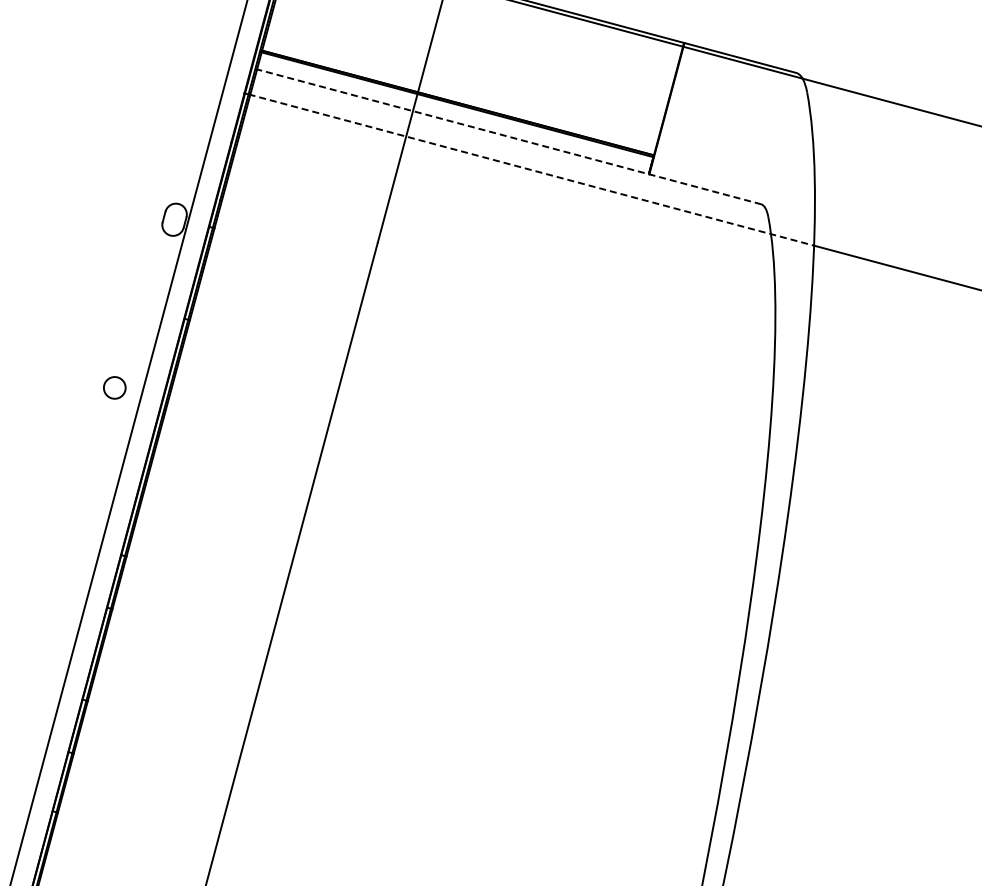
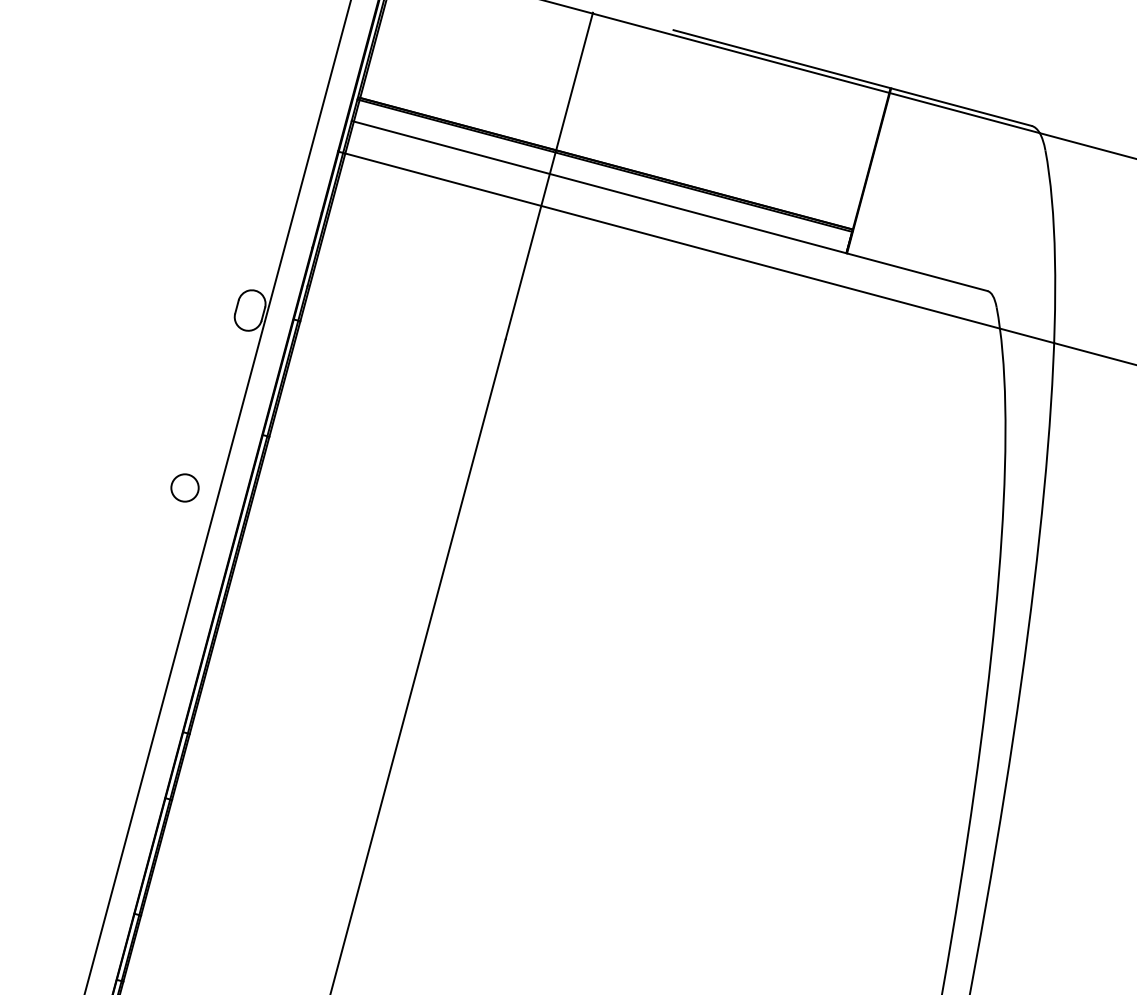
line: (508, 136) -> (669, 205), dashed -> solid
line: (531, 170) -> (698, 248), dashed -> solid
circle: (114, 387) -> (184, 487), moved

